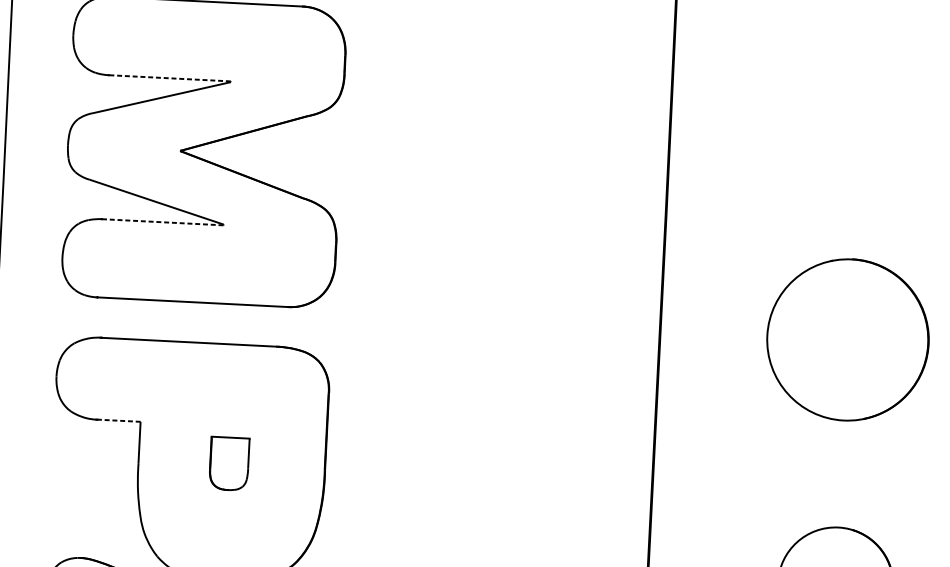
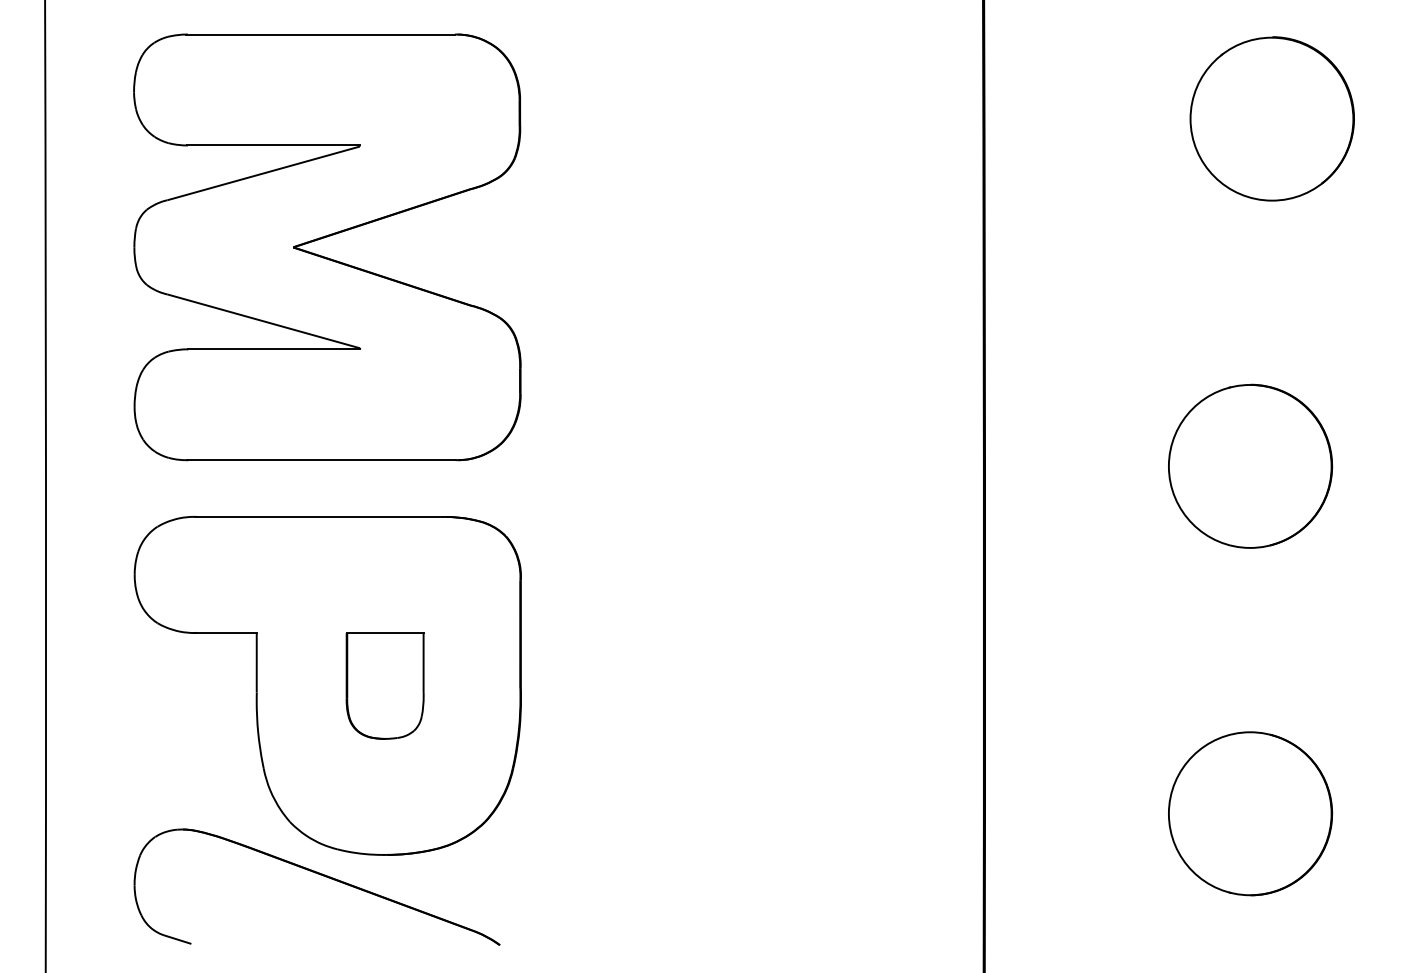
line: (169, 78) -> (273, 145), dashed -> solid
part: (875, 94) -> (1271, 118), added
line: (163, 222) -> (274, 349), dashed -> solid
part: (848, 339) -> (1250, 465), size x0.71
line: (119, 420) -> (226, 632), dashed -> solid
part: (228, 463) -> (384, 685), size x1.43

